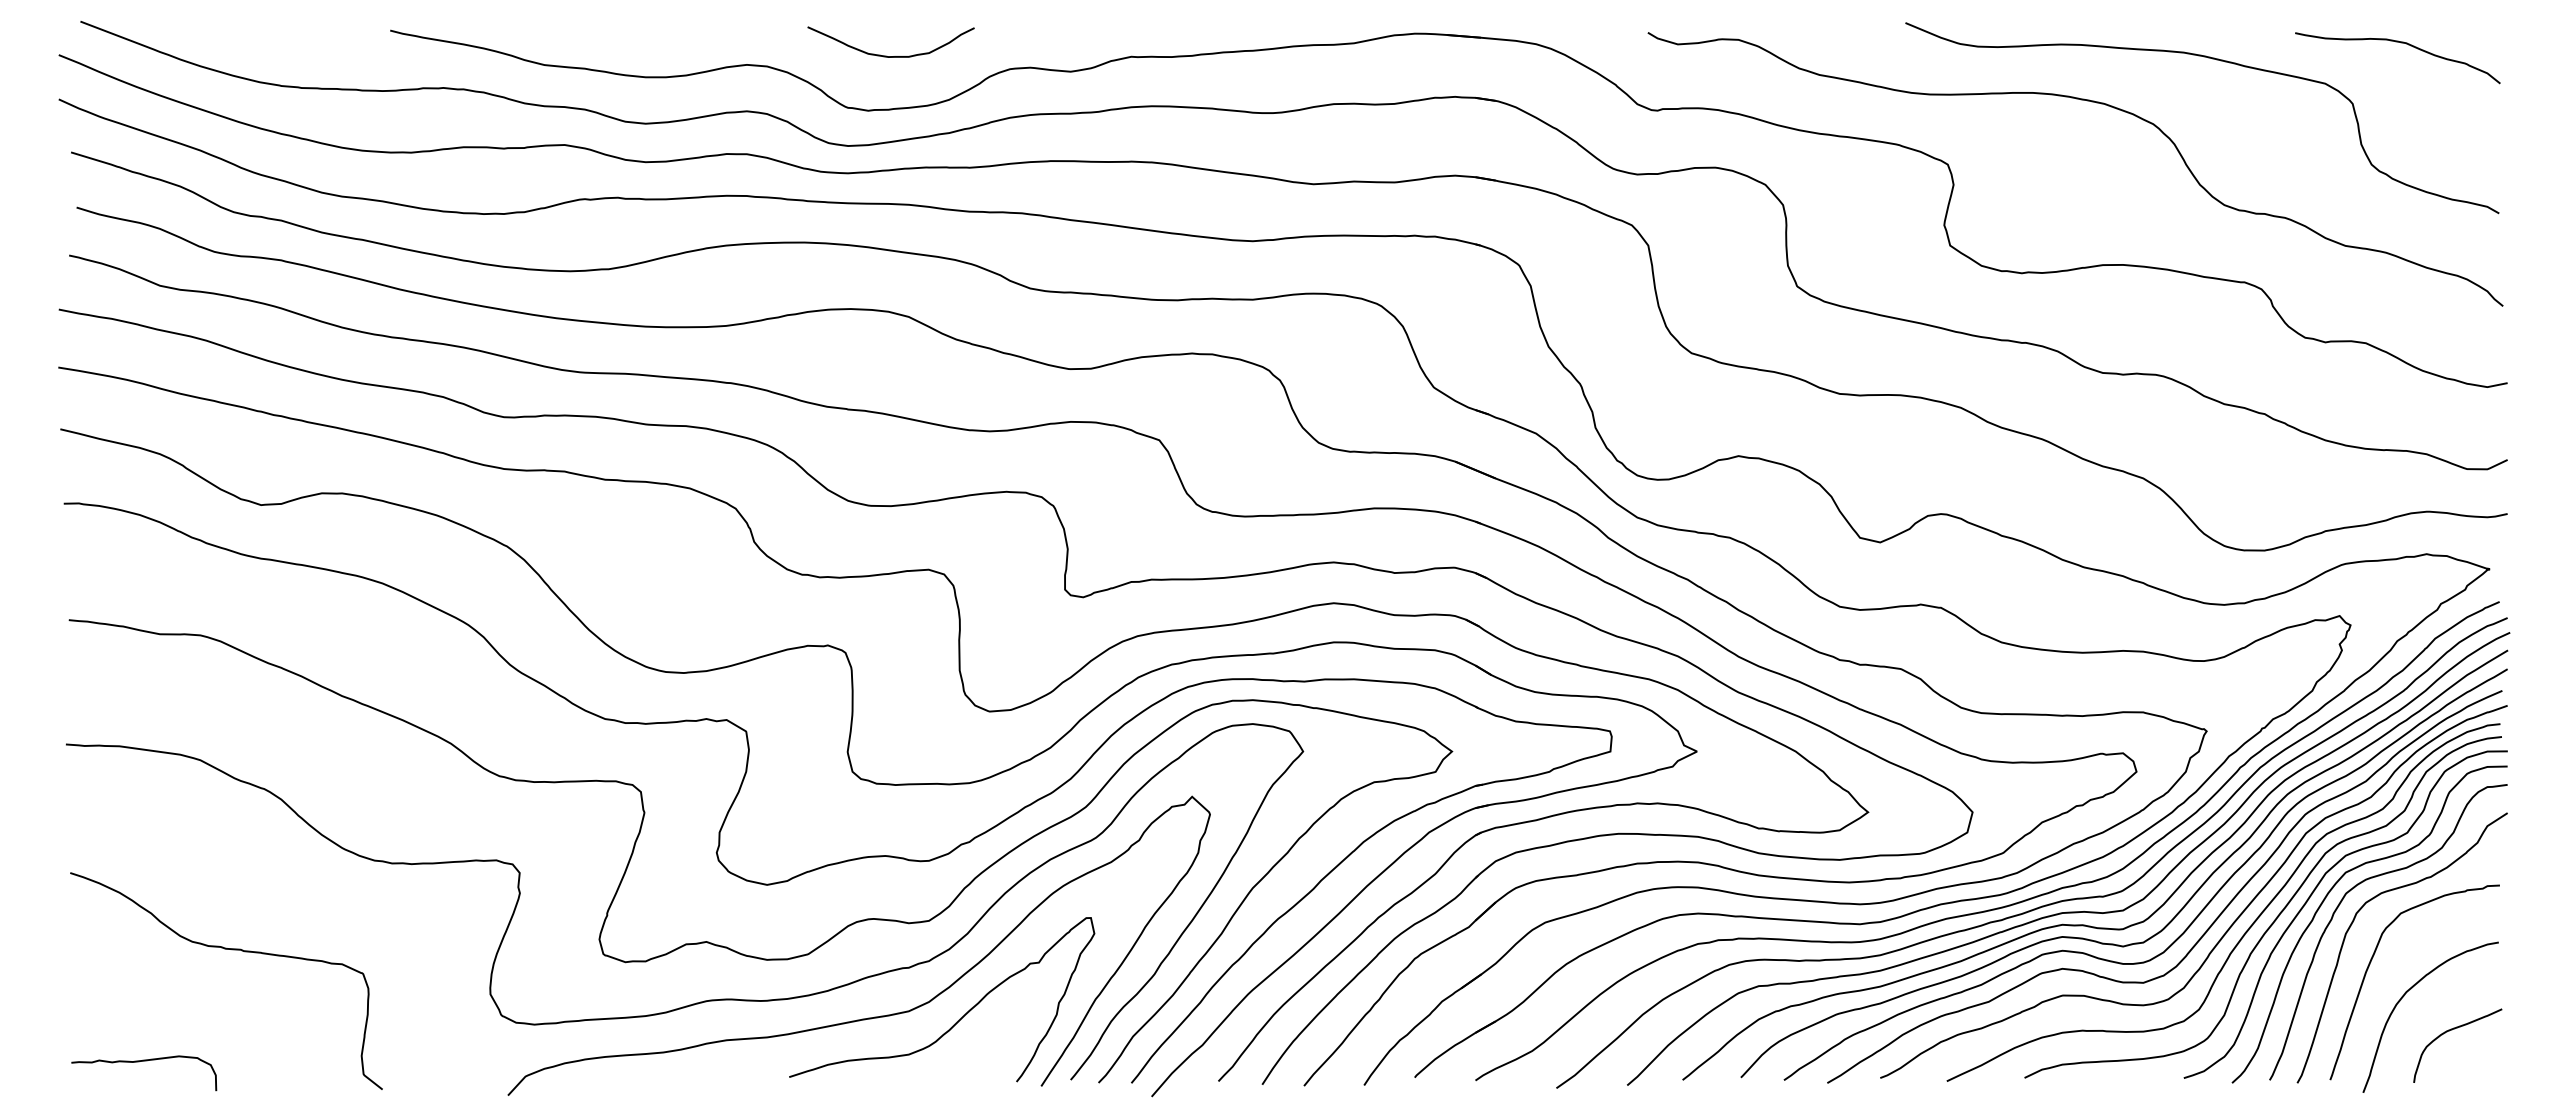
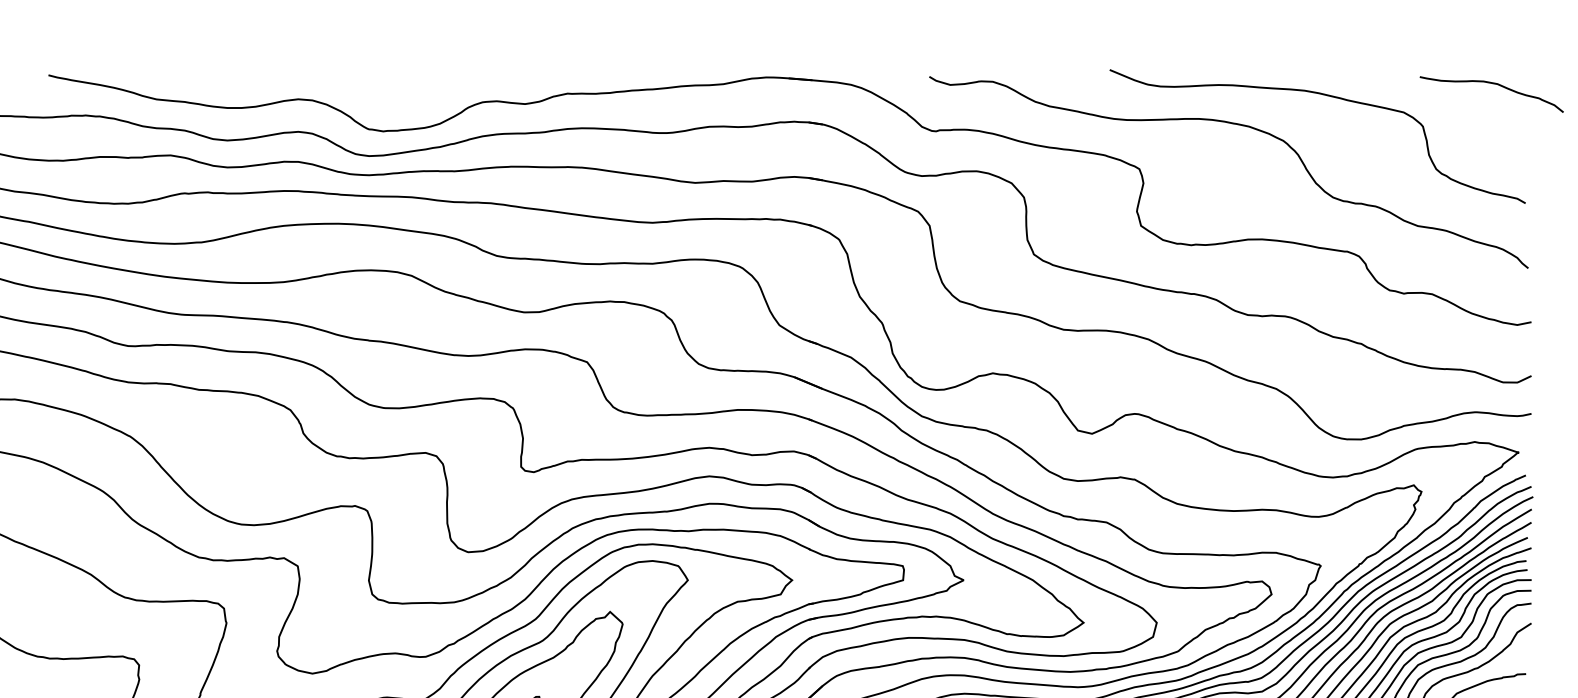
curve: (2401, 43) -> (1494, 84), moved
curve: (886, 55) -> (396, 92), removed

